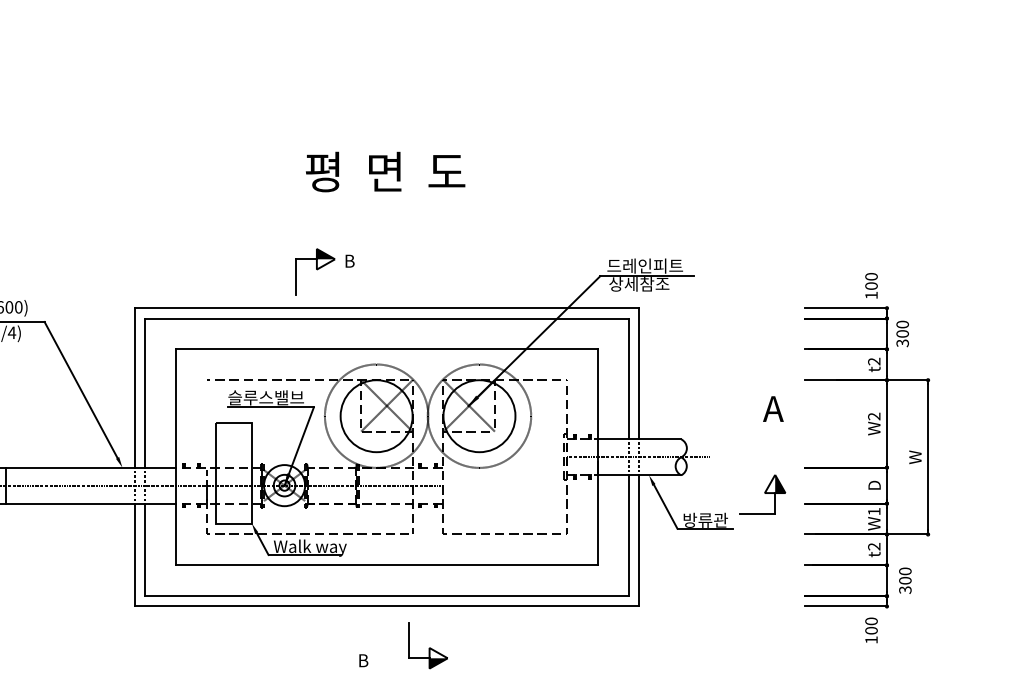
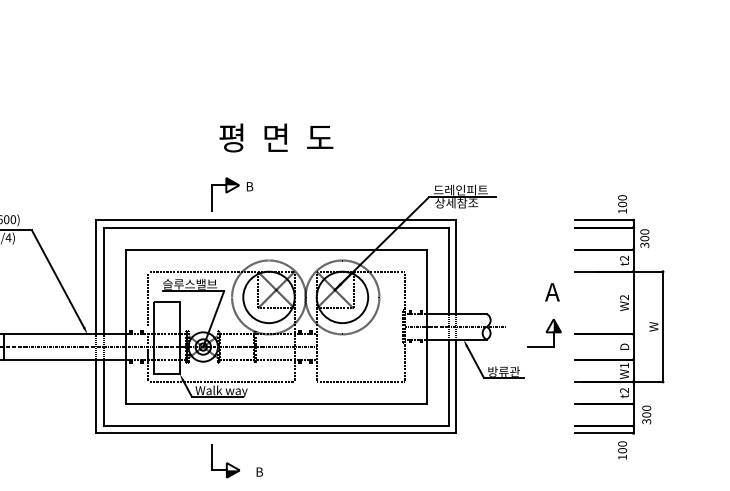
text: (385, 171) -> (276, 137), moved
line: (206, 417) -> (147, 298), added
part: (762, 494) -> (544, 333), moved
part: (427, 645) -> (225, 461), moved

